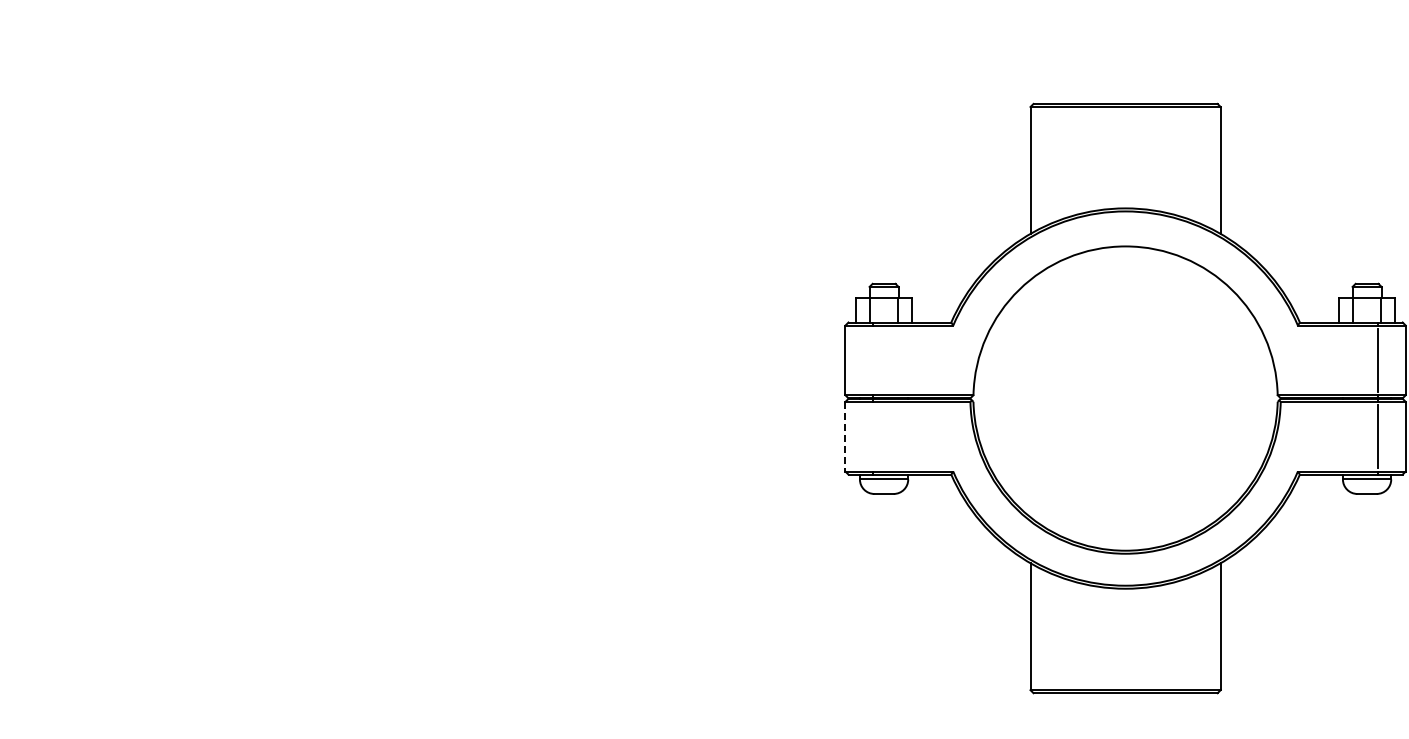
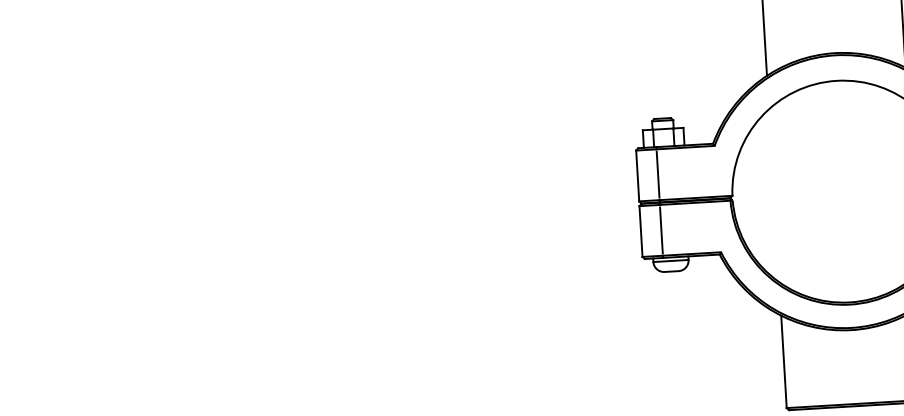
line: (873, 360) -> (658, 174), added
line: (845, 436) -> (641, 231), dashed -> solid
line: (873, 436) -> (661, 230), added

